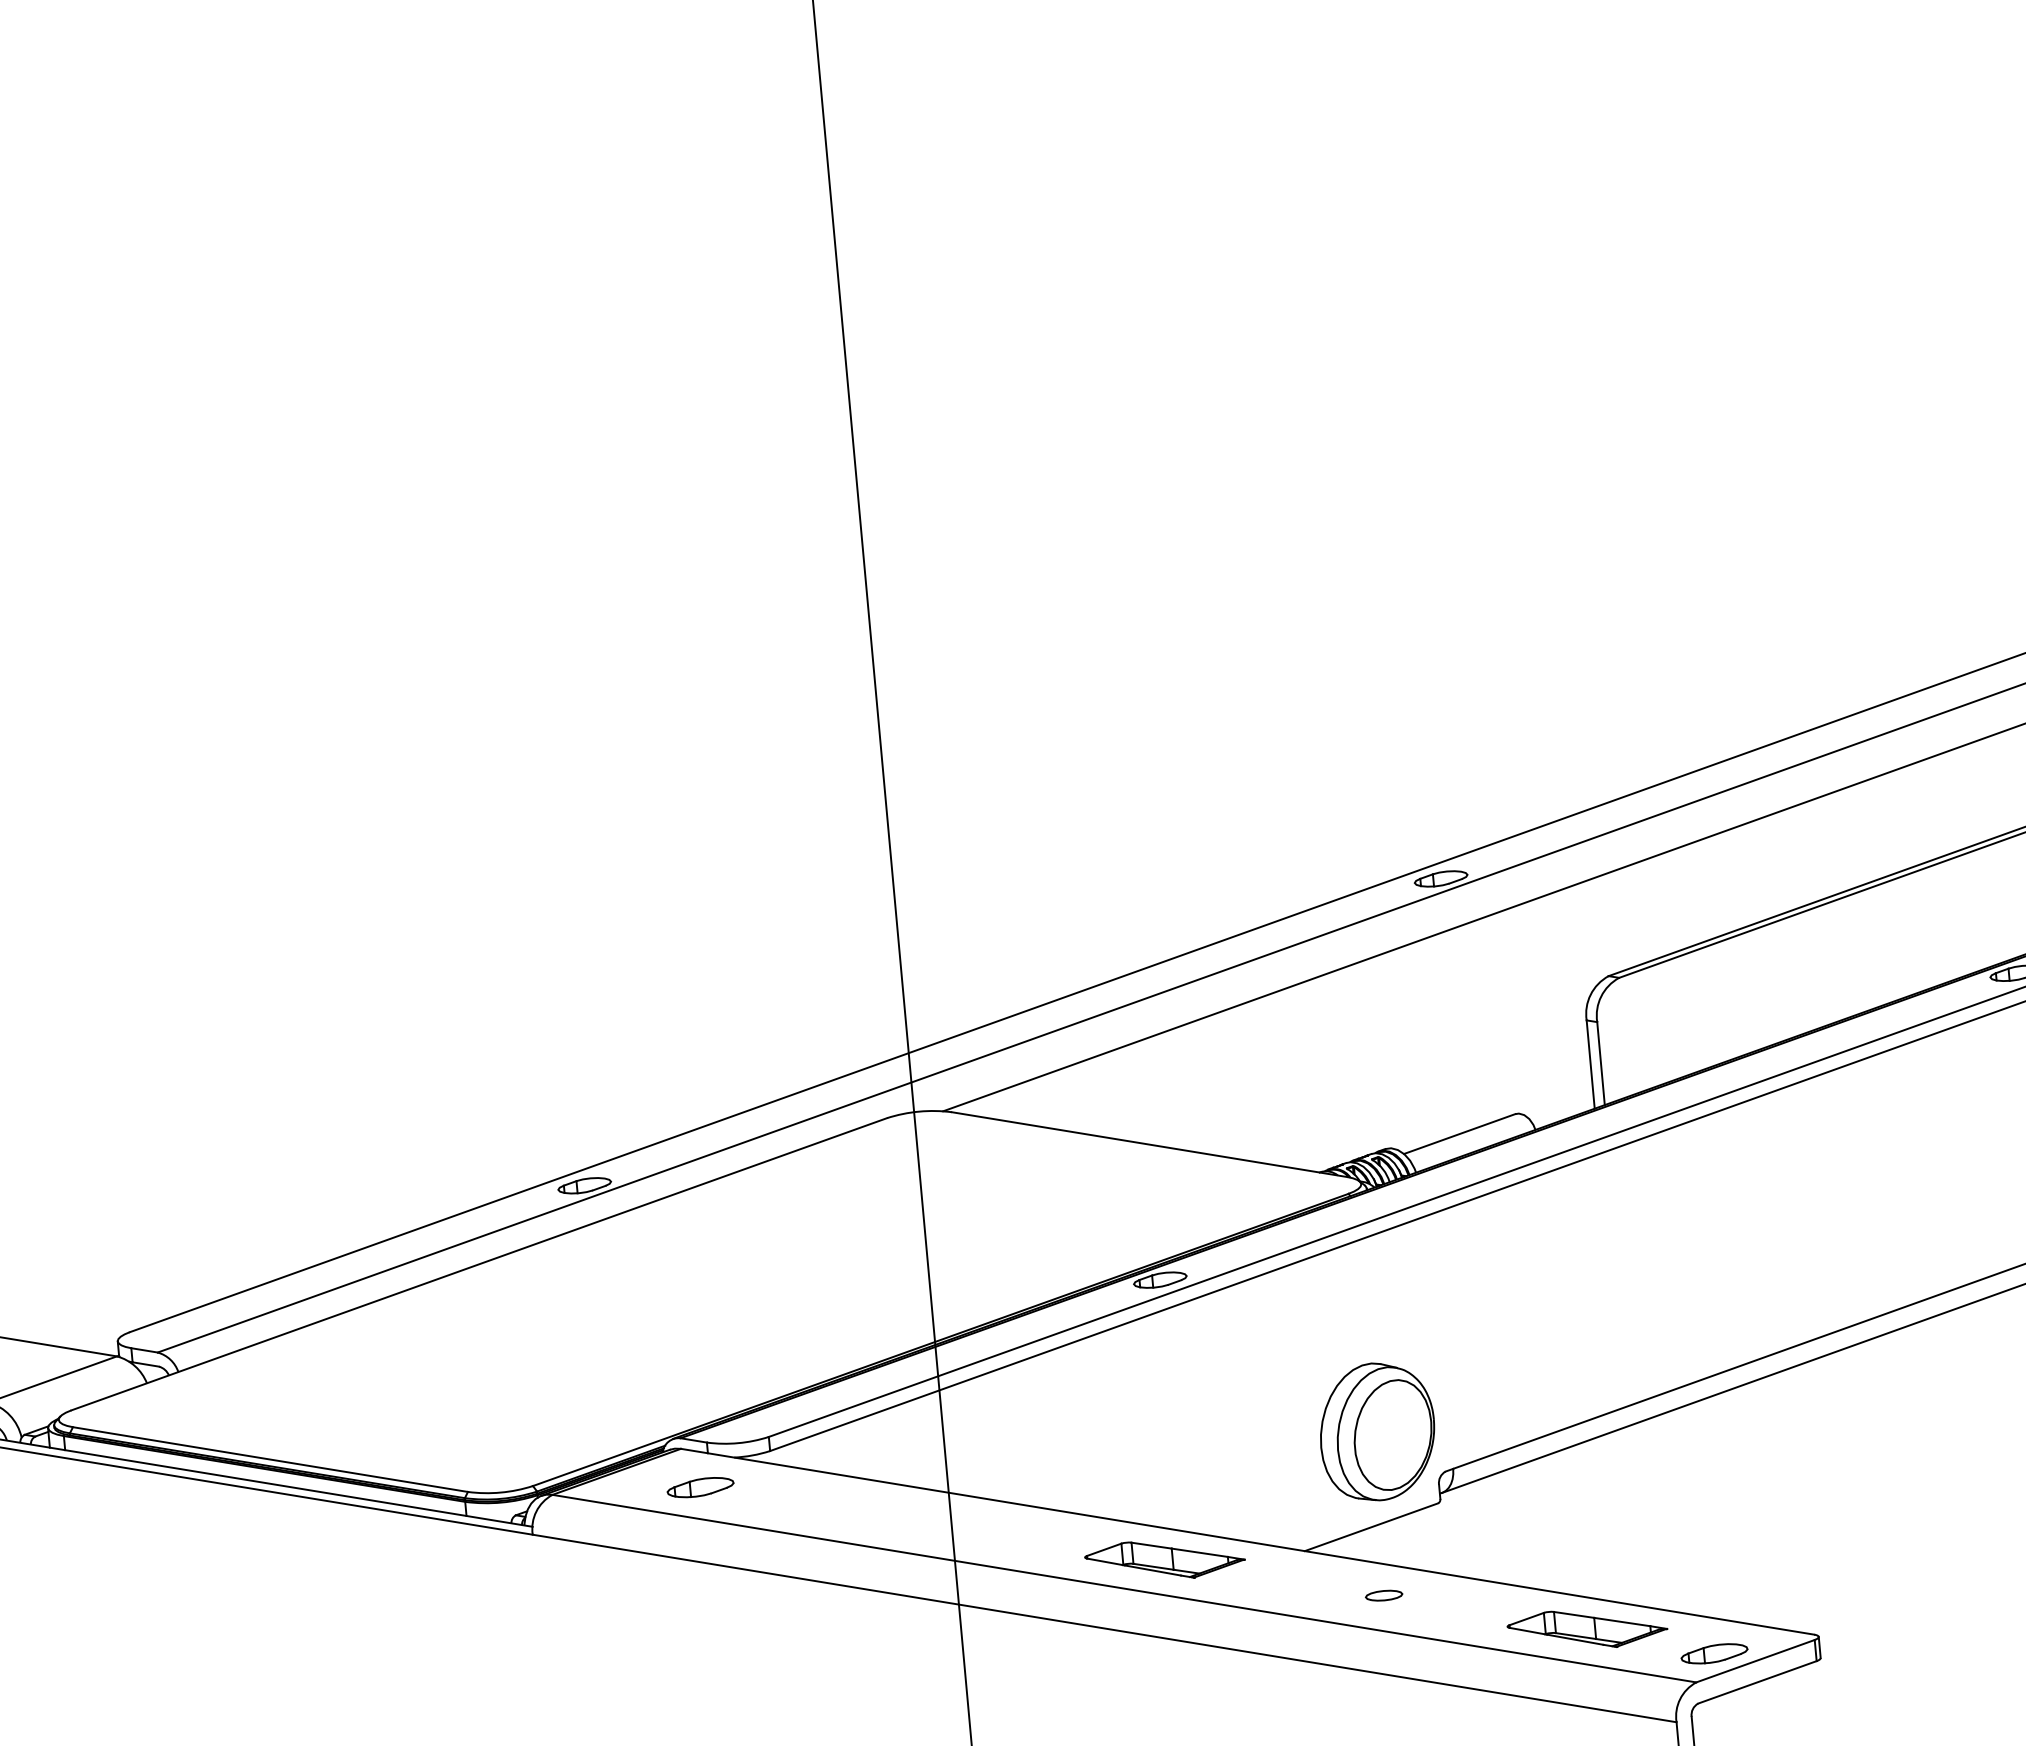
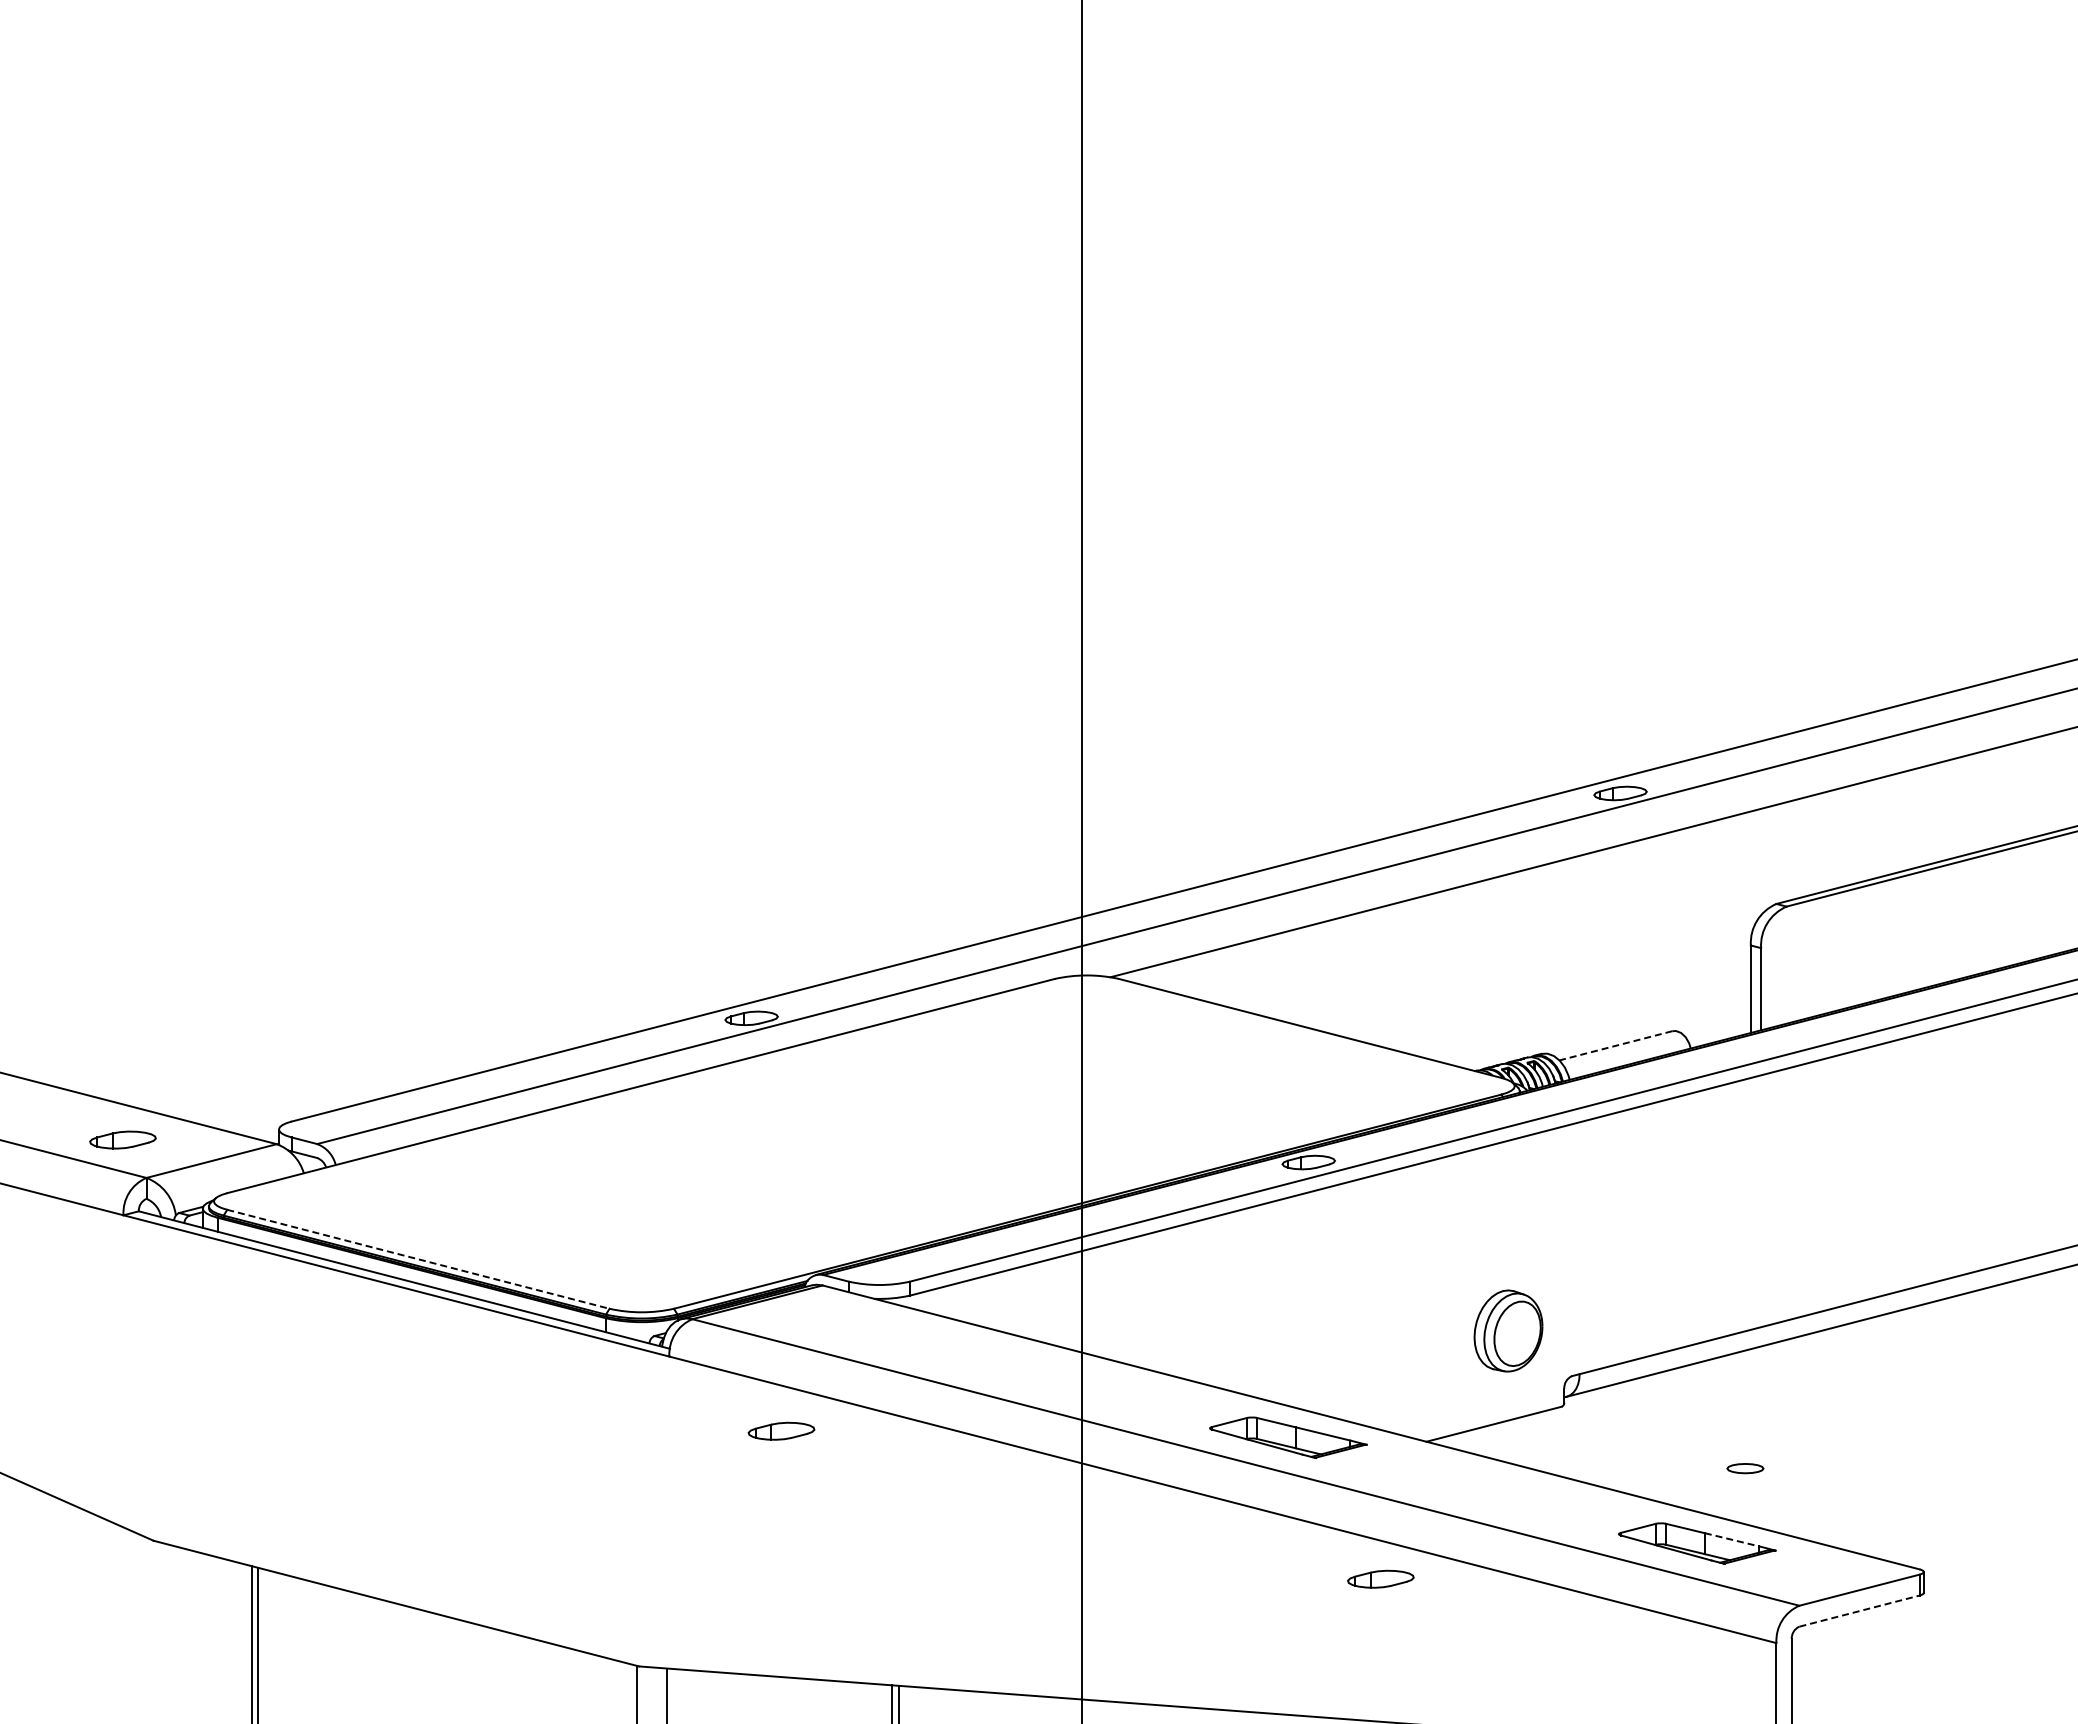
line: (1459, 1133) -> (1615, 1045), solid -> dashed
part: (1377, 1431) -> (1508, 1330), size x0.6
line: (270, 1459) -> (418, 1259), solid -> dashed
part: (700, 1486) -> (781, 1430), moved
part: (1384, 1595) -> (1745, 1468), moved
line: (1622, 1621) -> (1732, 1539), solid -> dashed
part: (1714, 1653) -> (1380, 1578), moved
line: (1757, 1682) -> (1859, 1611), solid -> dashed

